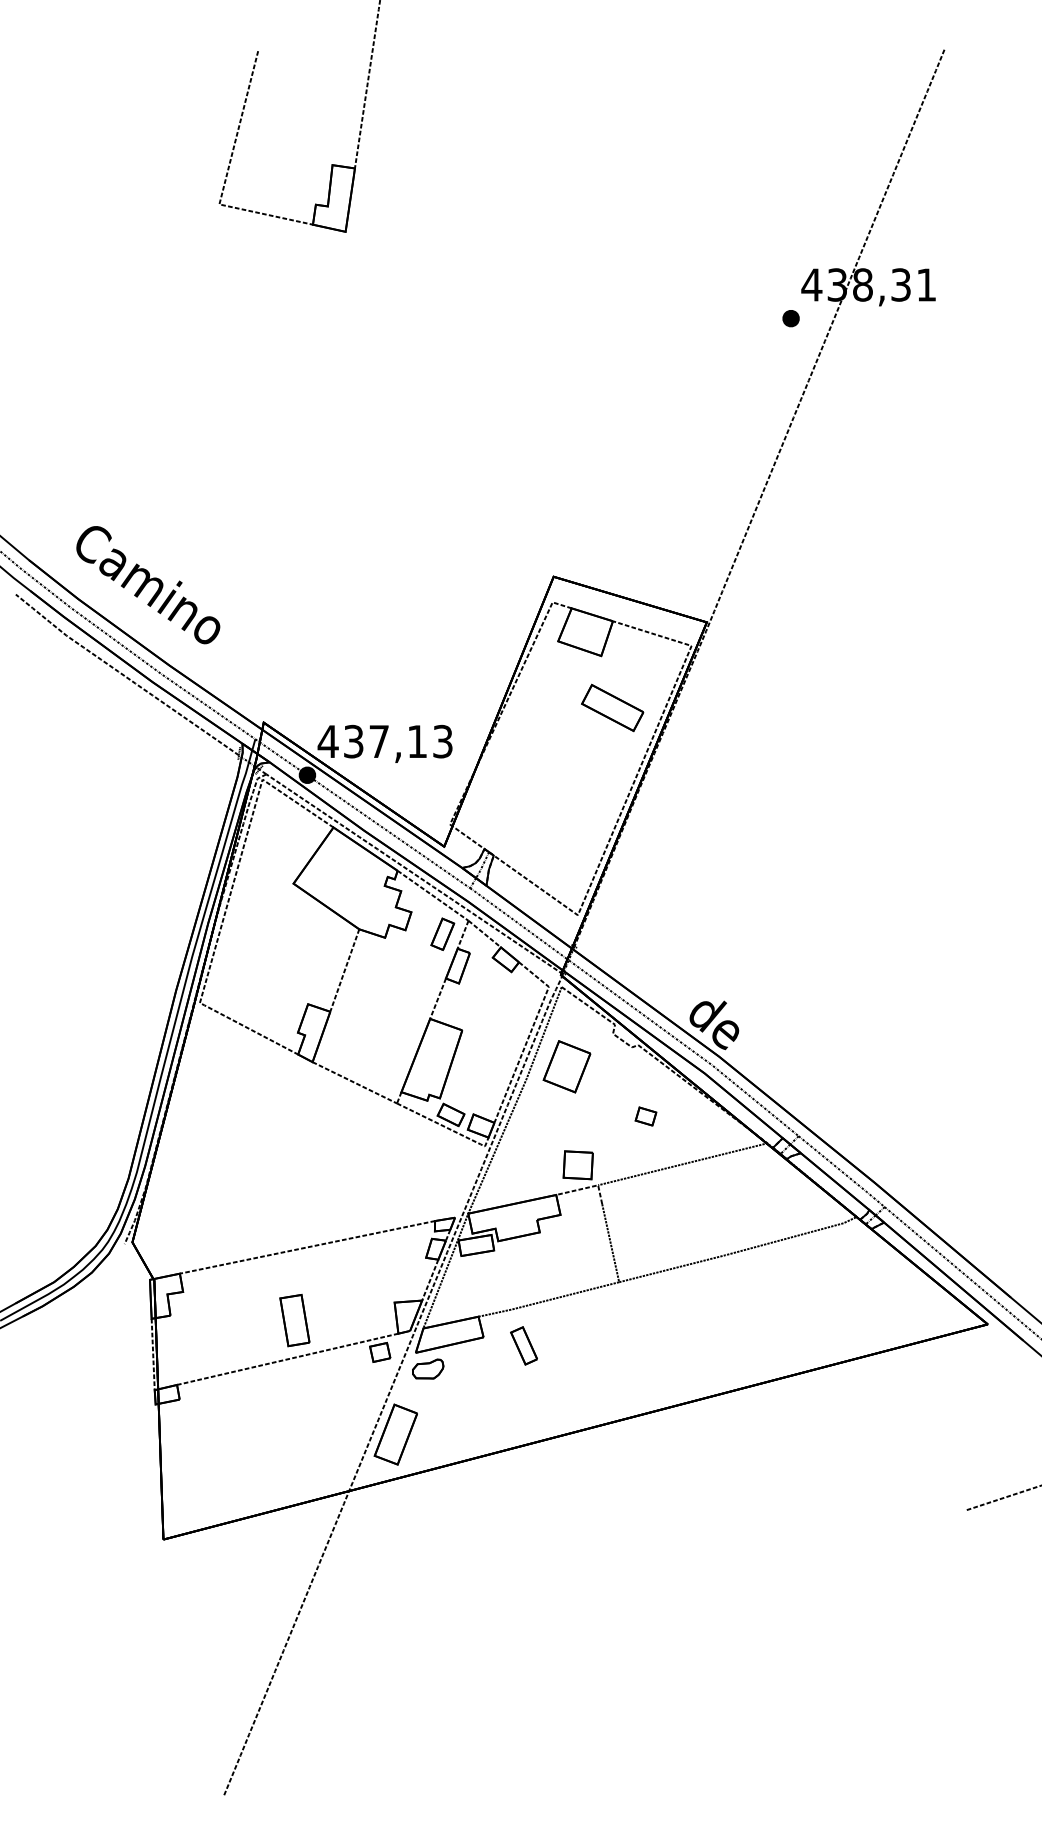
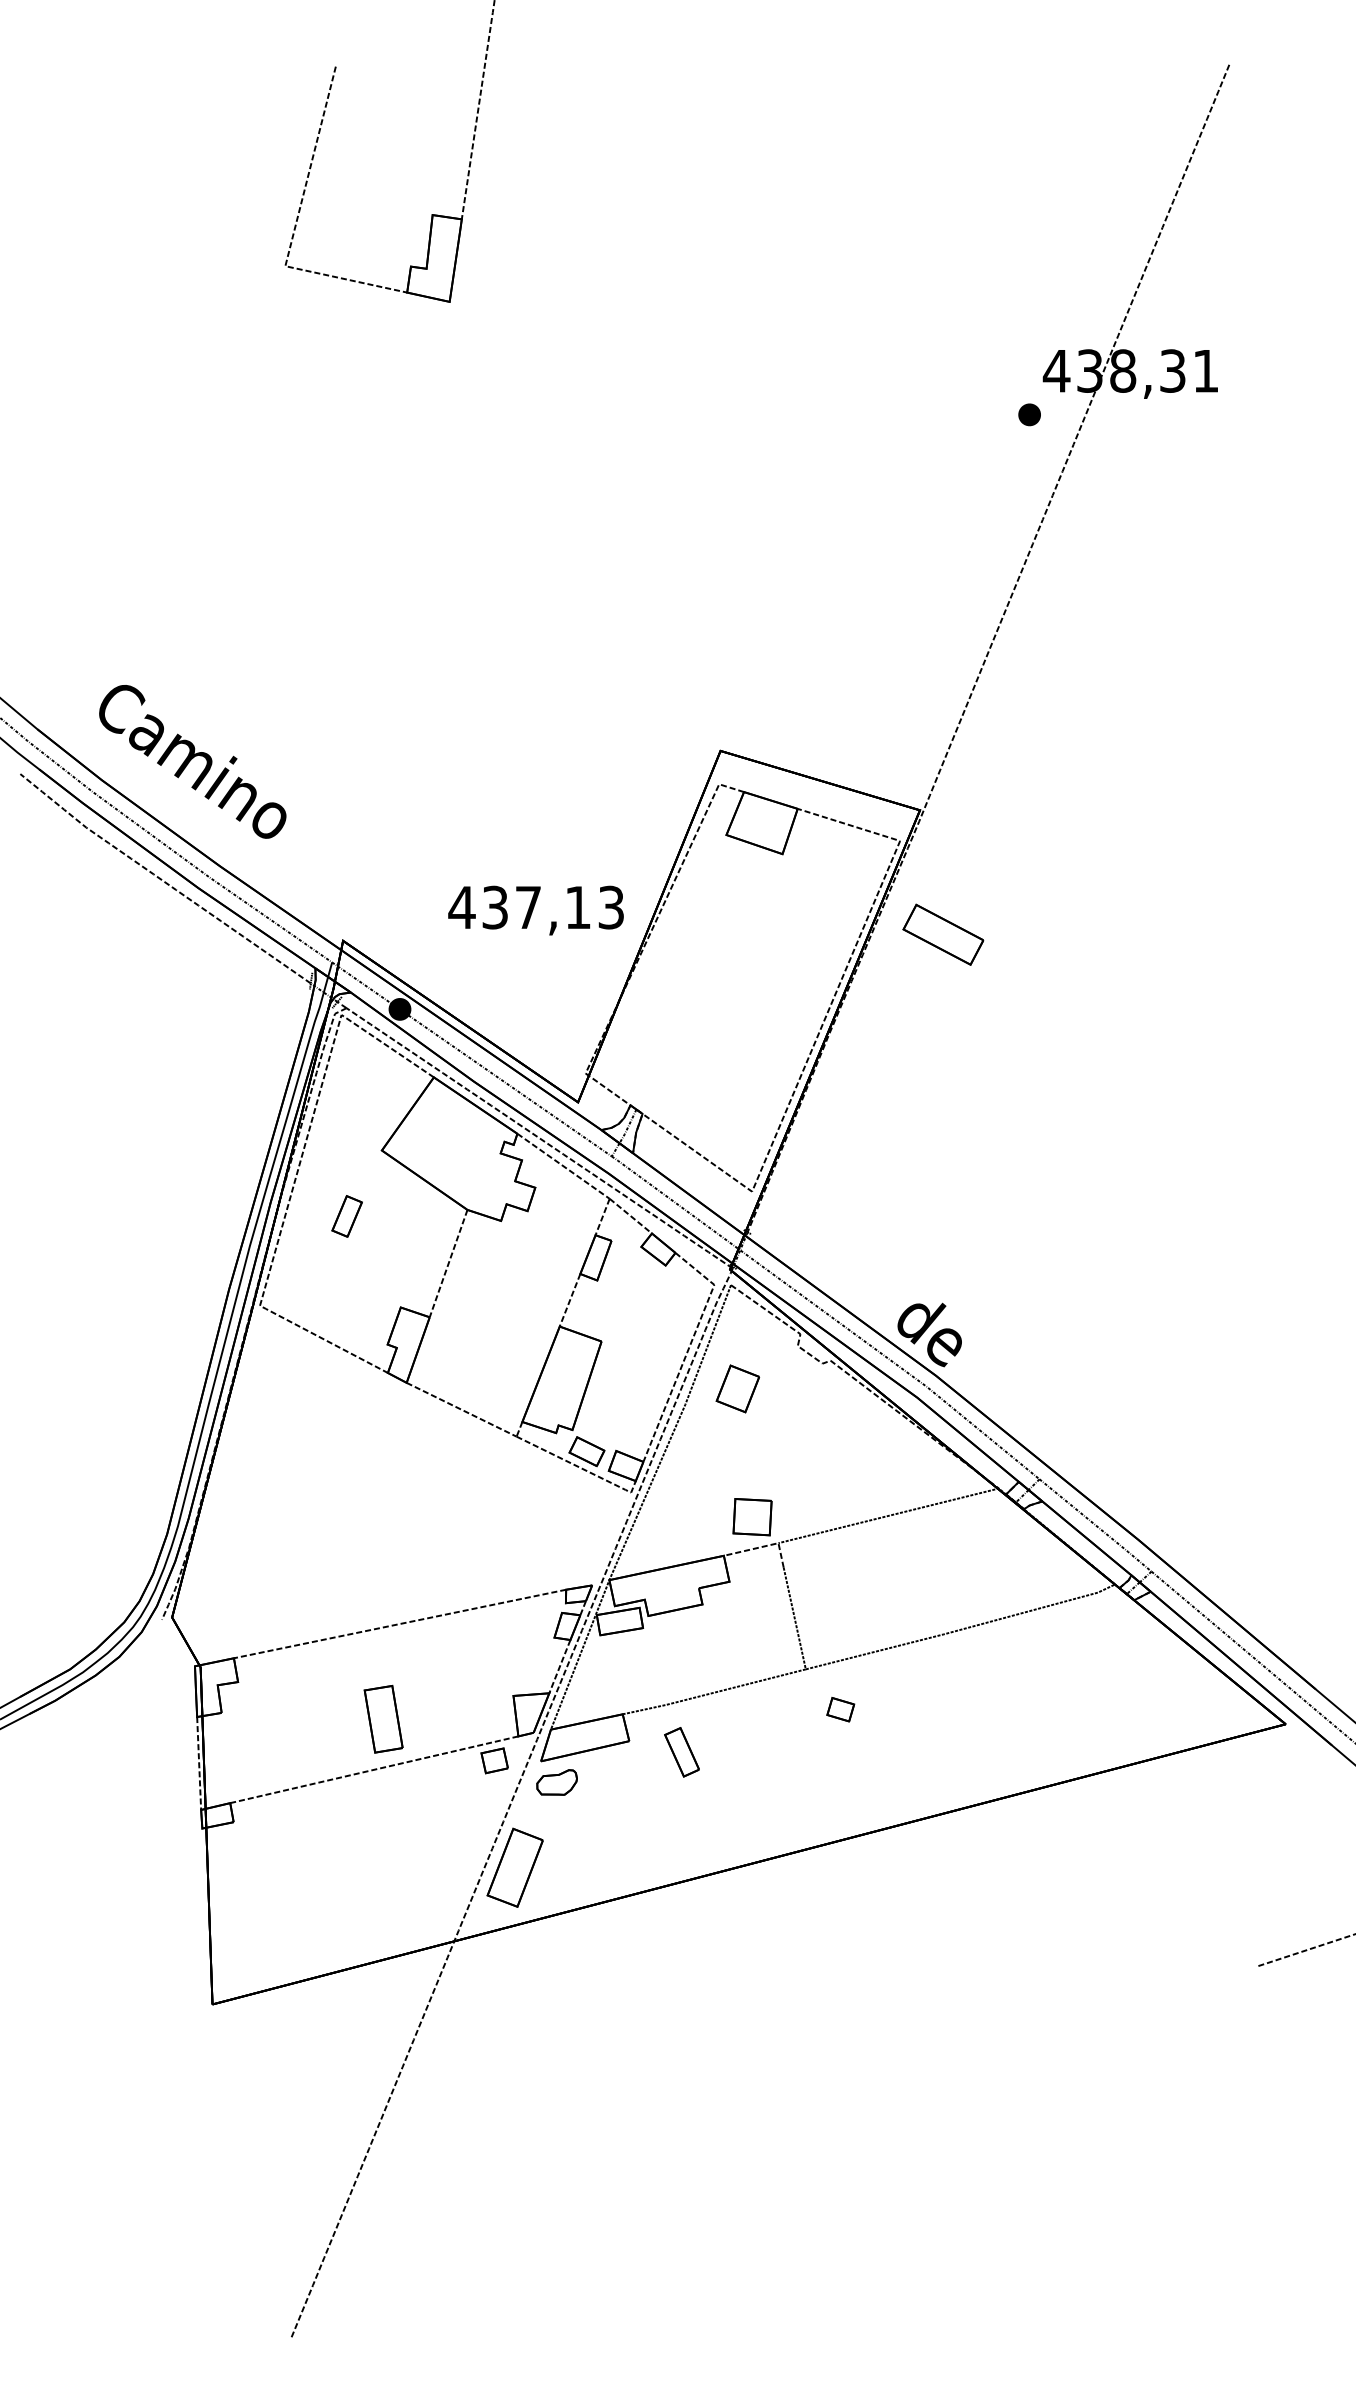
part: (612, 707) -> (943, 934), moved
text: (384, 743) -> (535, 910), moved
part: (442, 934) -> (346, 1216), moved
part: (566, 1066) -> (737, 1388), size x0.7
part: (645, 1116) -> (840, 1709), moved

